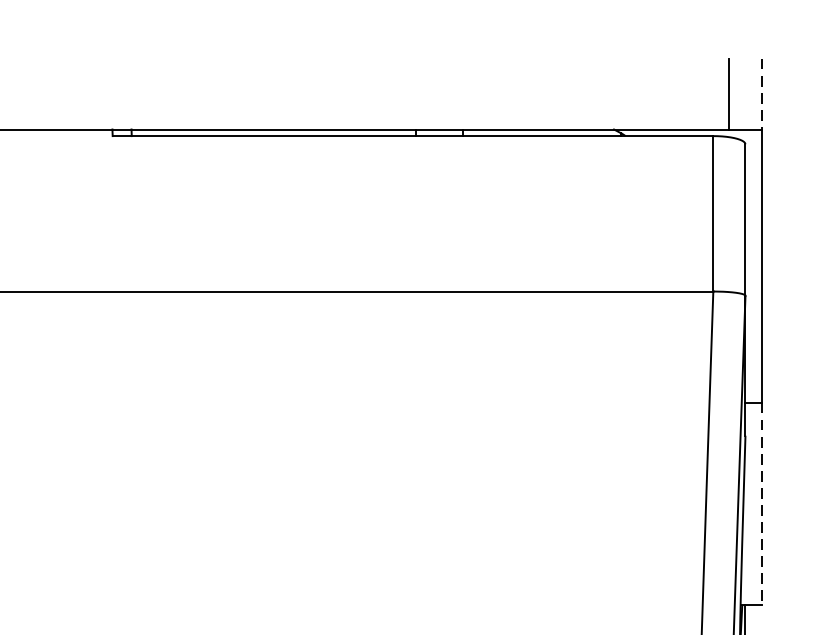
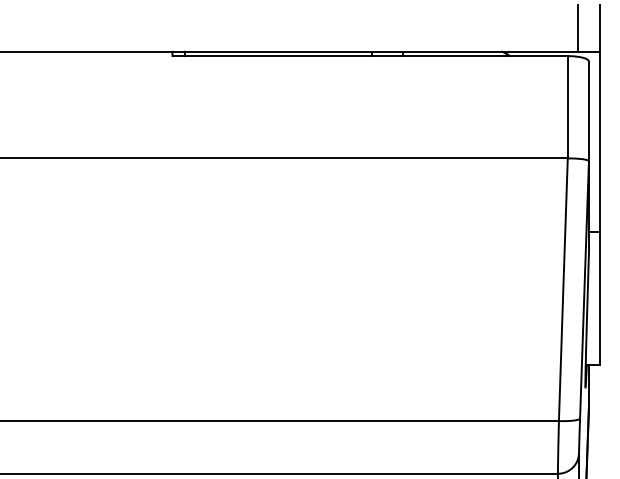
line: (761, 95) -> (599, 29), dashed -> solid
line: (761, 504) -> (599, 298), dashed -> solid

